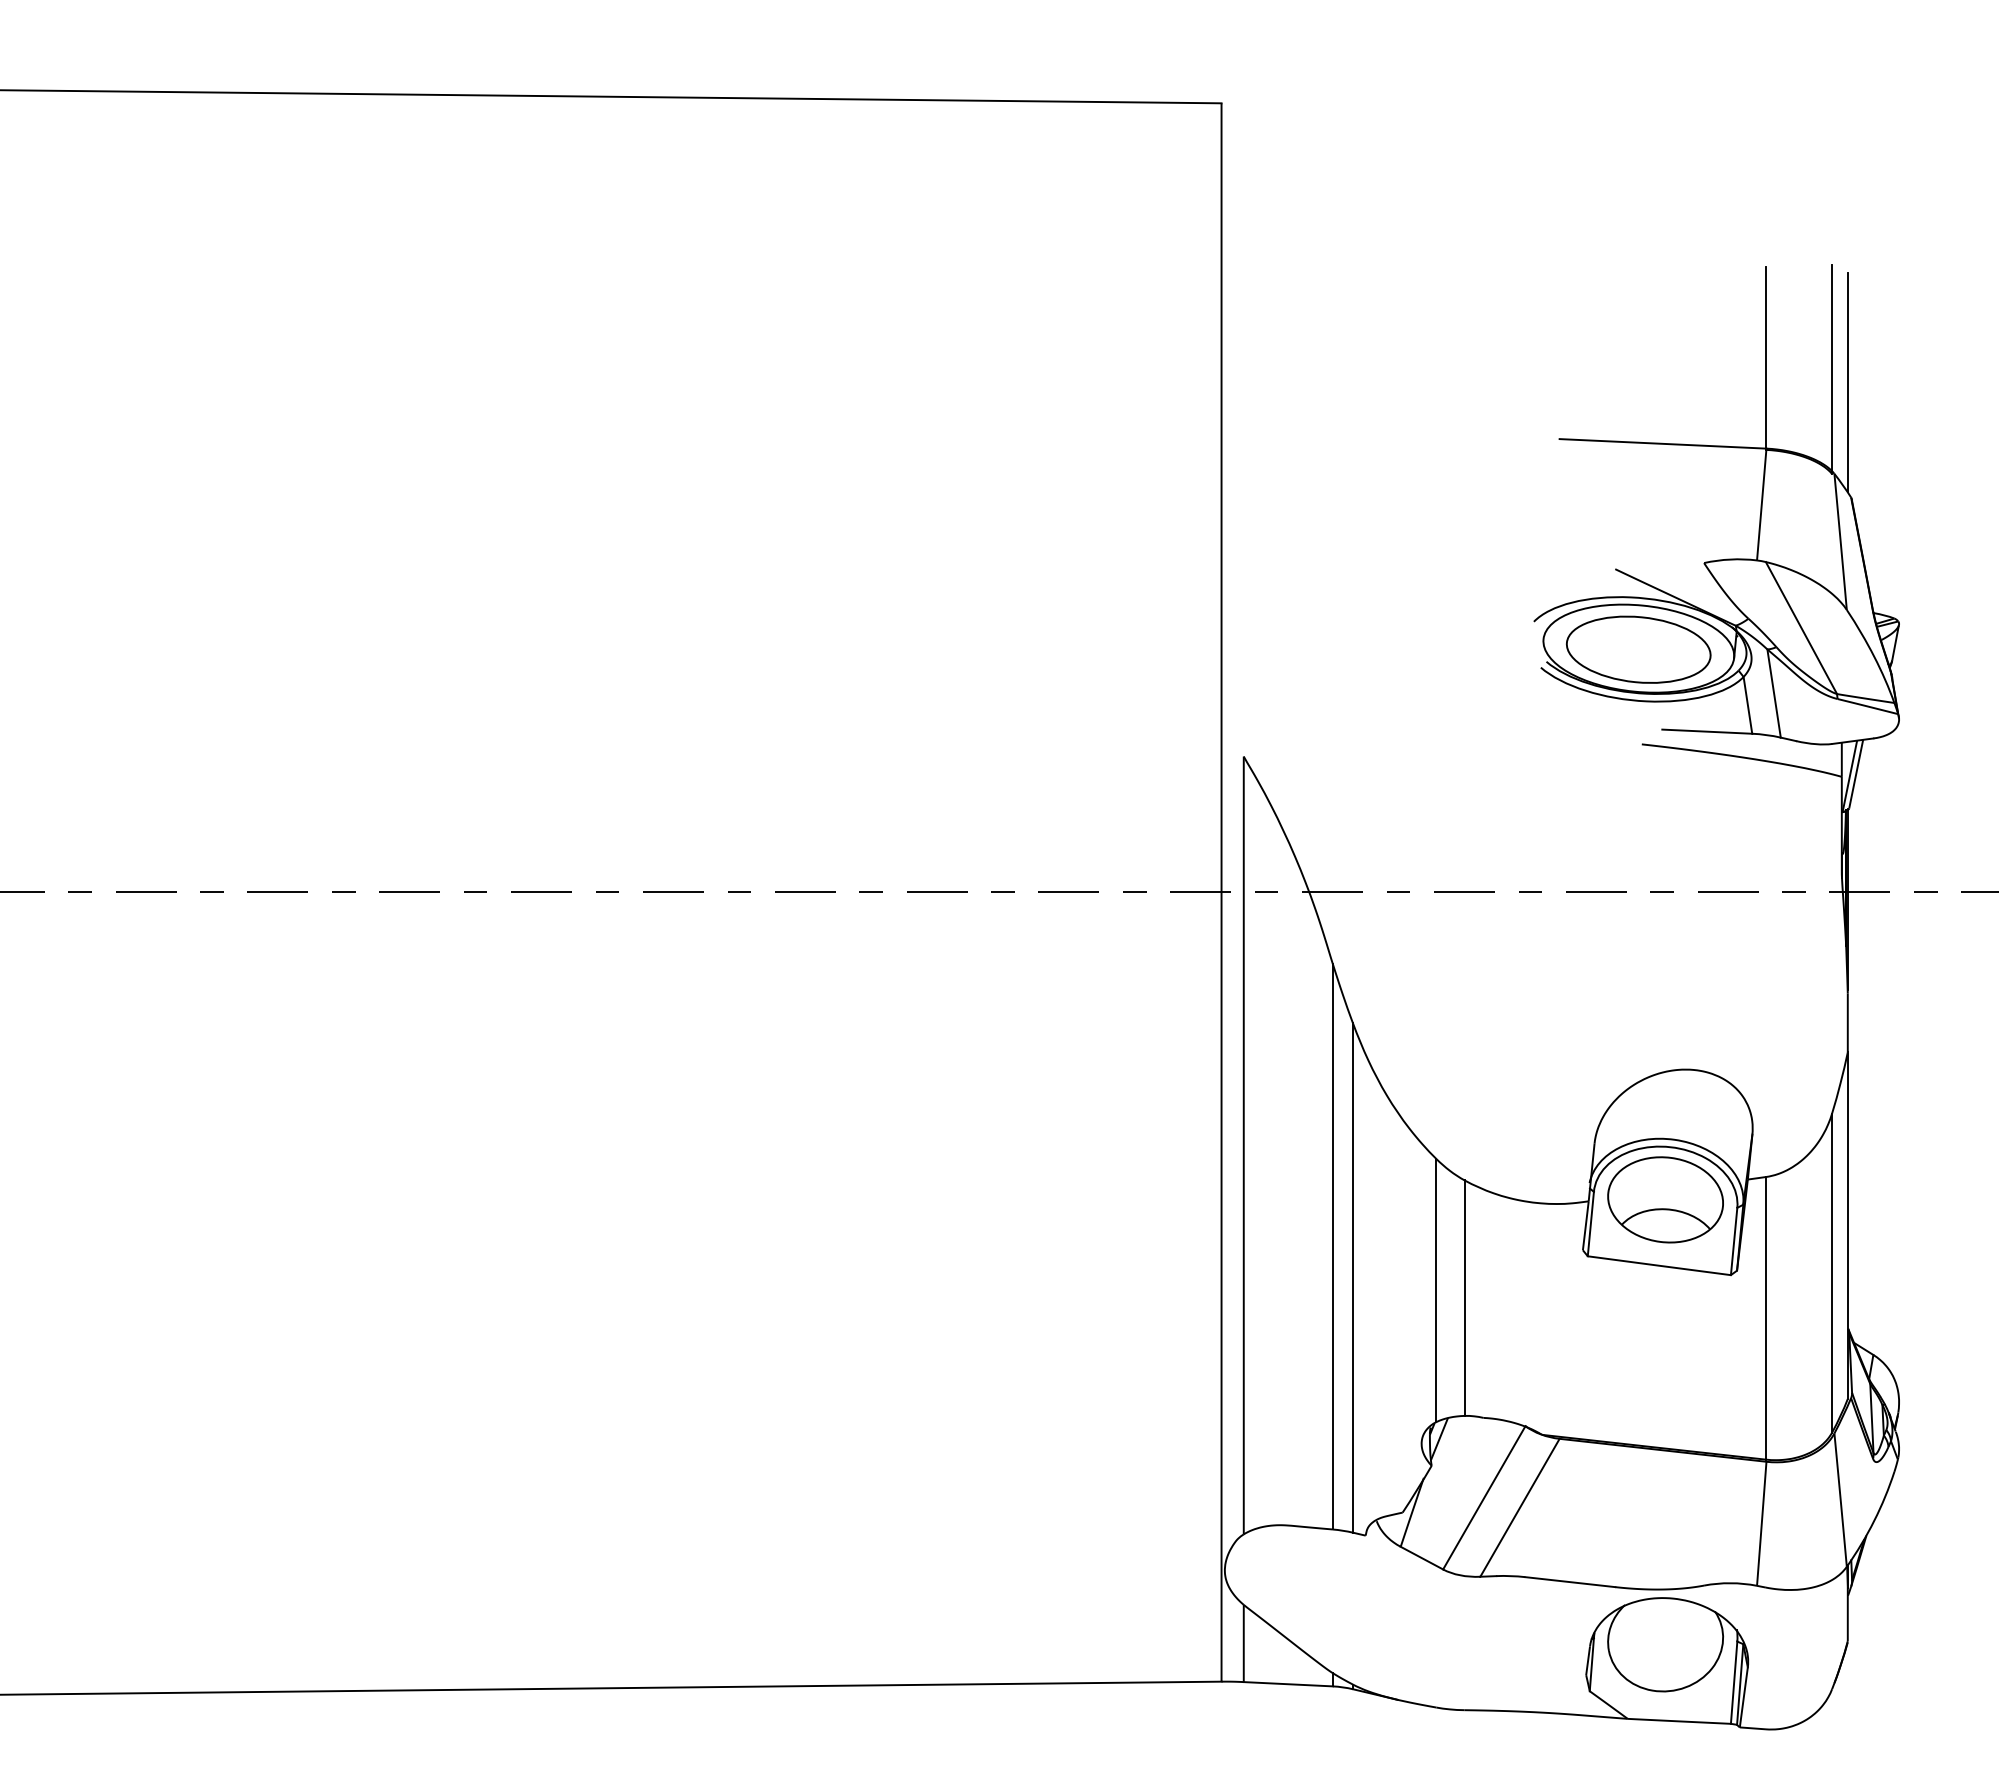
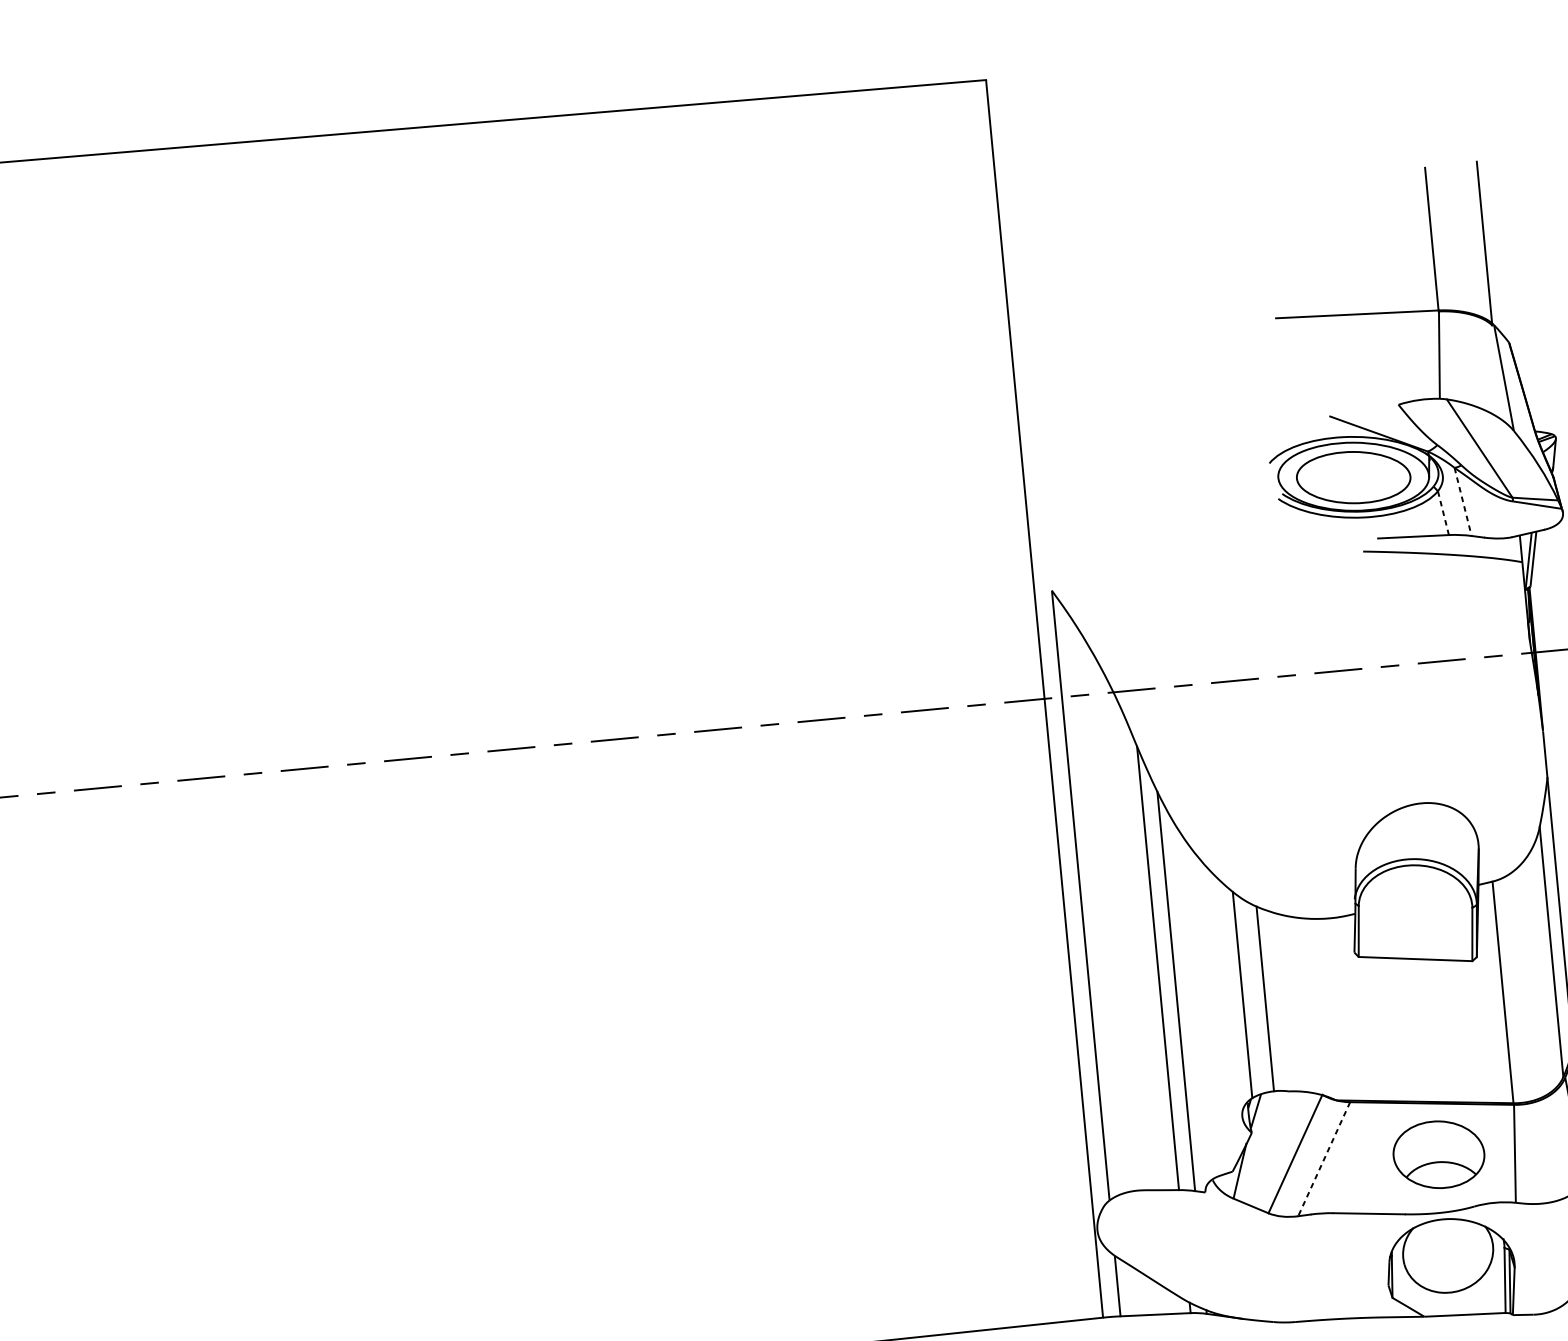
line: (1847, 382) -> (1497, 252), removed
line: (1774, 693) -> (1463, 501), solid -> dashed
line: (1747, 705) -> (1443, 513), solid -> dashed
part: (1665, 1199) -> (1438, 1154), moved
line: (1520, 1507) -> (1324, 1158), solid -> dashed

